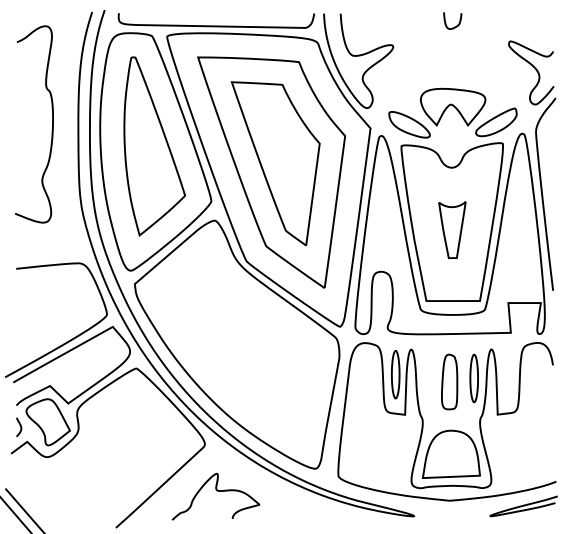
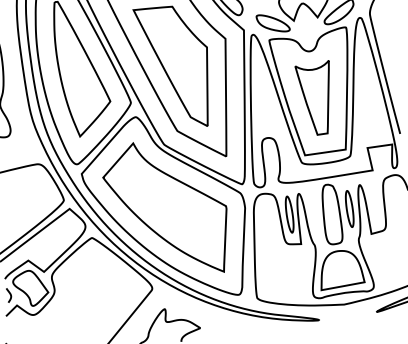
part: (452, 229) -> (317, 98), size x1.67
part: (238, 344) -> (167, 208), added
part: (449, 381) -> (331, 213), size x1.43

